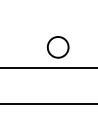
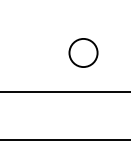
circle: (57, 47) -> (82, 53), moved

